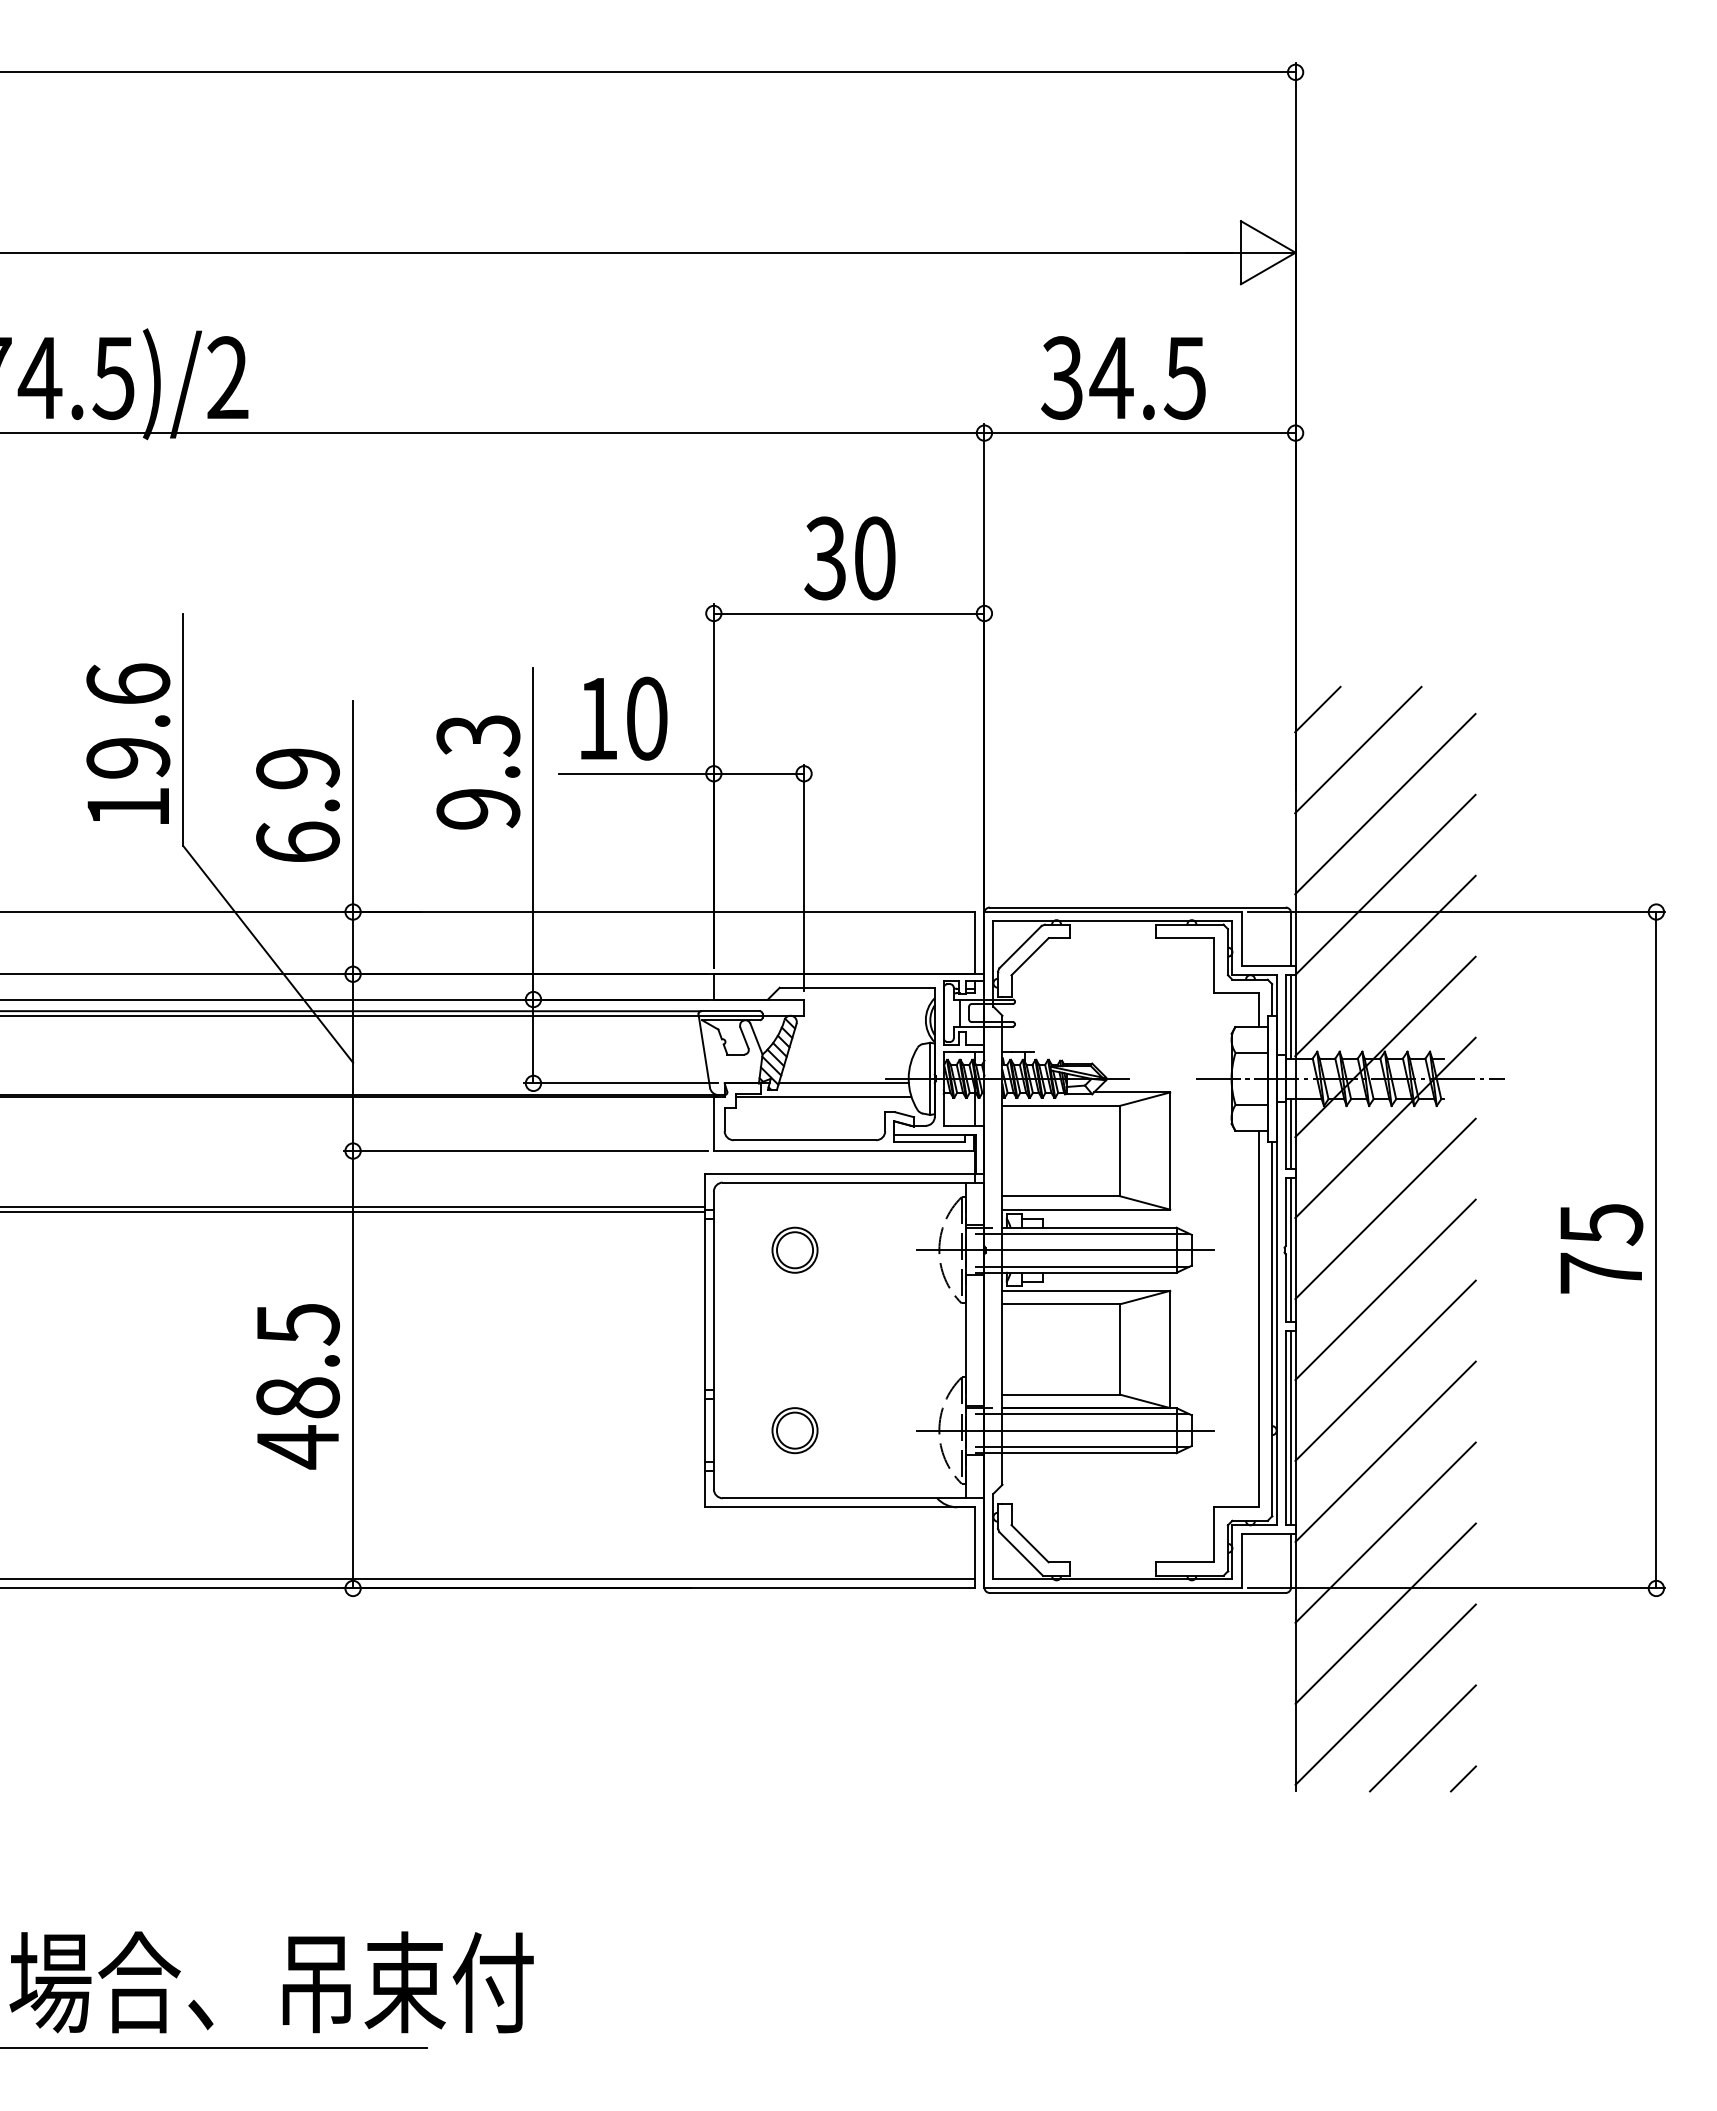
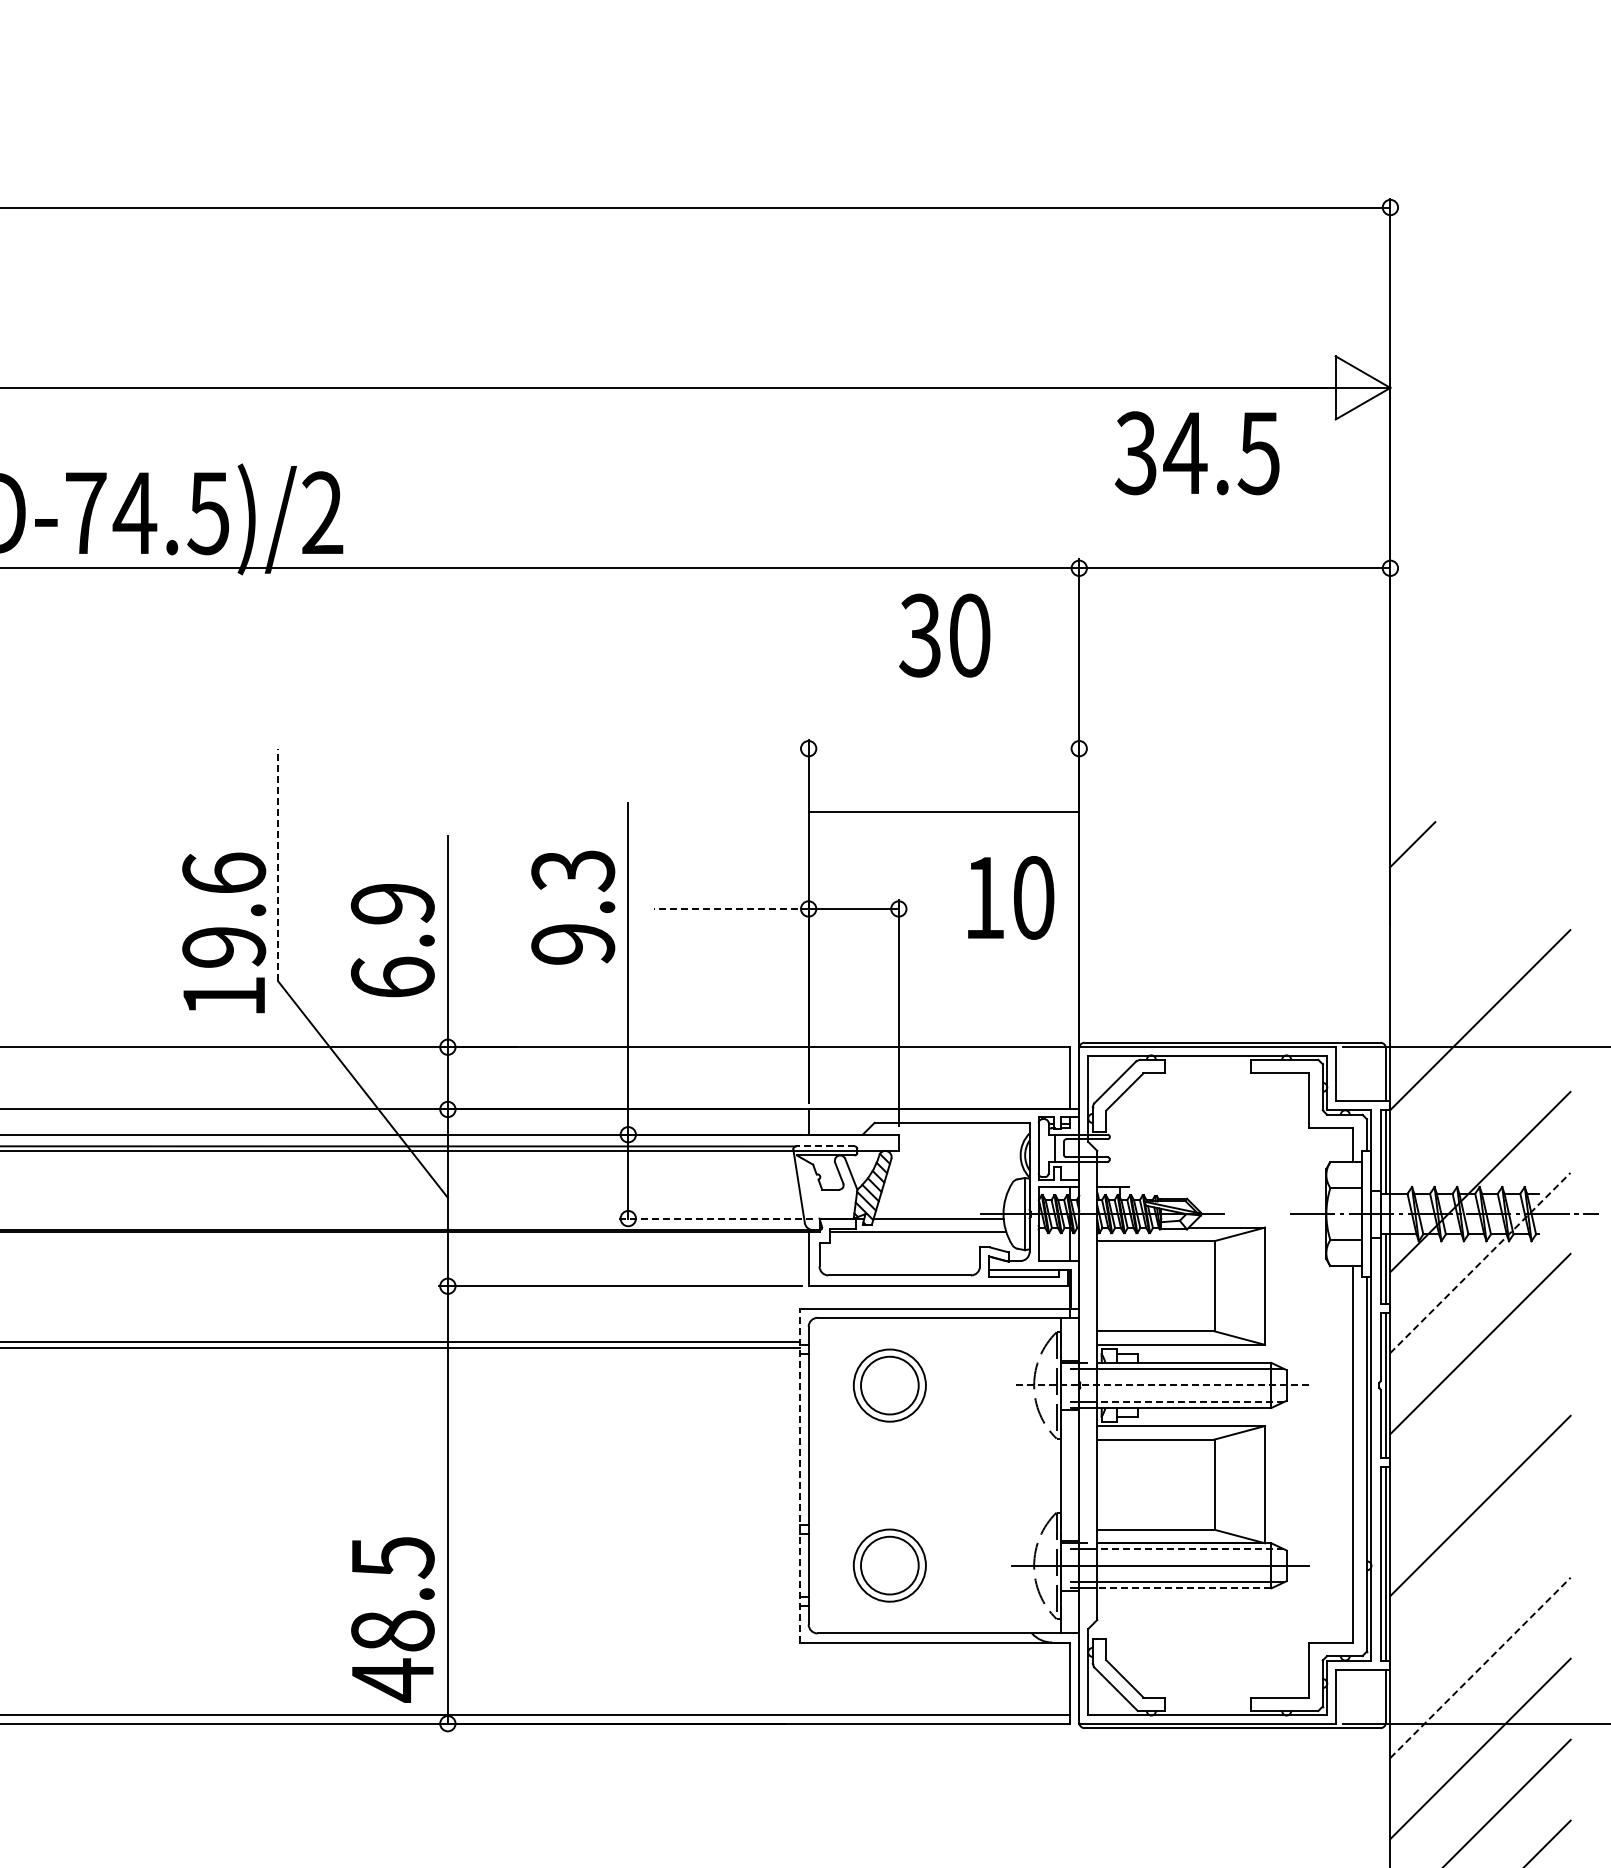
text: (1123, 377) -> (1197, 452), moved
text: (849, 558) -> (944, 635), moved
line: (848, 613) -> (943, 811), moved
text: (624, 718) -> (1011, 897), moved
line: (183, 729) -> (278, 864), solid -> dashed
text: (128, 743) -> (224, 932), moved
line: (1358, 749) -> (1453, 884), removed
line: (635, 773) -> (730, 908), solid -> dashed
line: (1385, 803) -> (1480, 938), removed
line: (1385, 965) -> (1480, 1100), removed
line: (730, 1011) -> (825, 1146), solid -> dashed
line: (621, 1083) -> (716, 1218), solid -> dashed
line: (1385, 1127) -> (1480, 1262), solid -> dashed
part: (794, 1249) -> (889, 1384), size x1.6
line: (1065, 1250) -> (1160, 1385), solid -> dashed
line: (1095, 1266) -> (1190, 1401), solid -> dashed
line: (1385, 1289) -> (1480, 1424), removed
line: (704, 1340) -> (799, 1475), solid -> dashed
text: (297, 1386) -> (392, 1619), moved
line: (1095, 1413) -> (1190, 1548), solid -> dashed
part: (794, 1430) -> (889, 1565), size x1.6
line: (1385, 1451) -> (1480, 1586), removed
line: (1089, 1453) -> (1184, 1588), solid -> dashed
line: (1386, 1532) -> (1481, 1667), solid -> dashed

